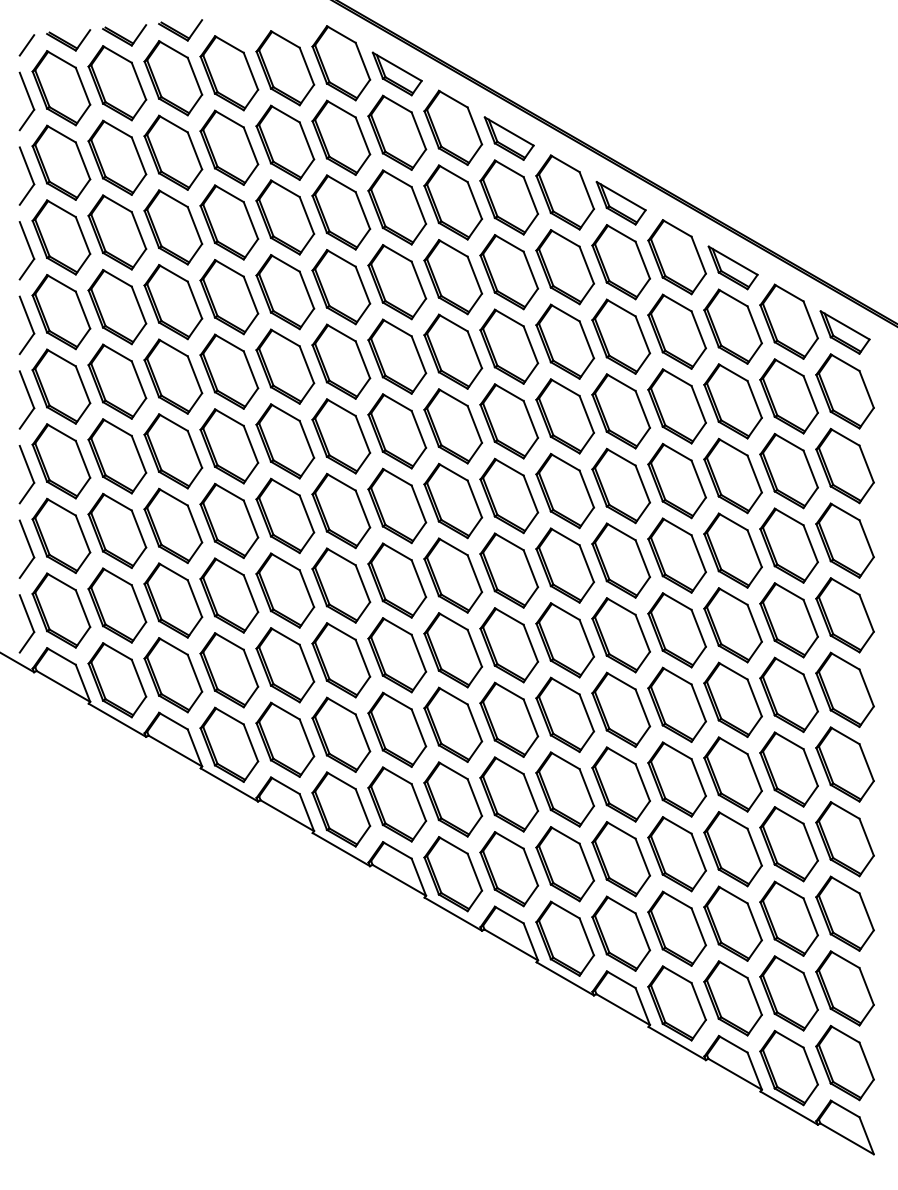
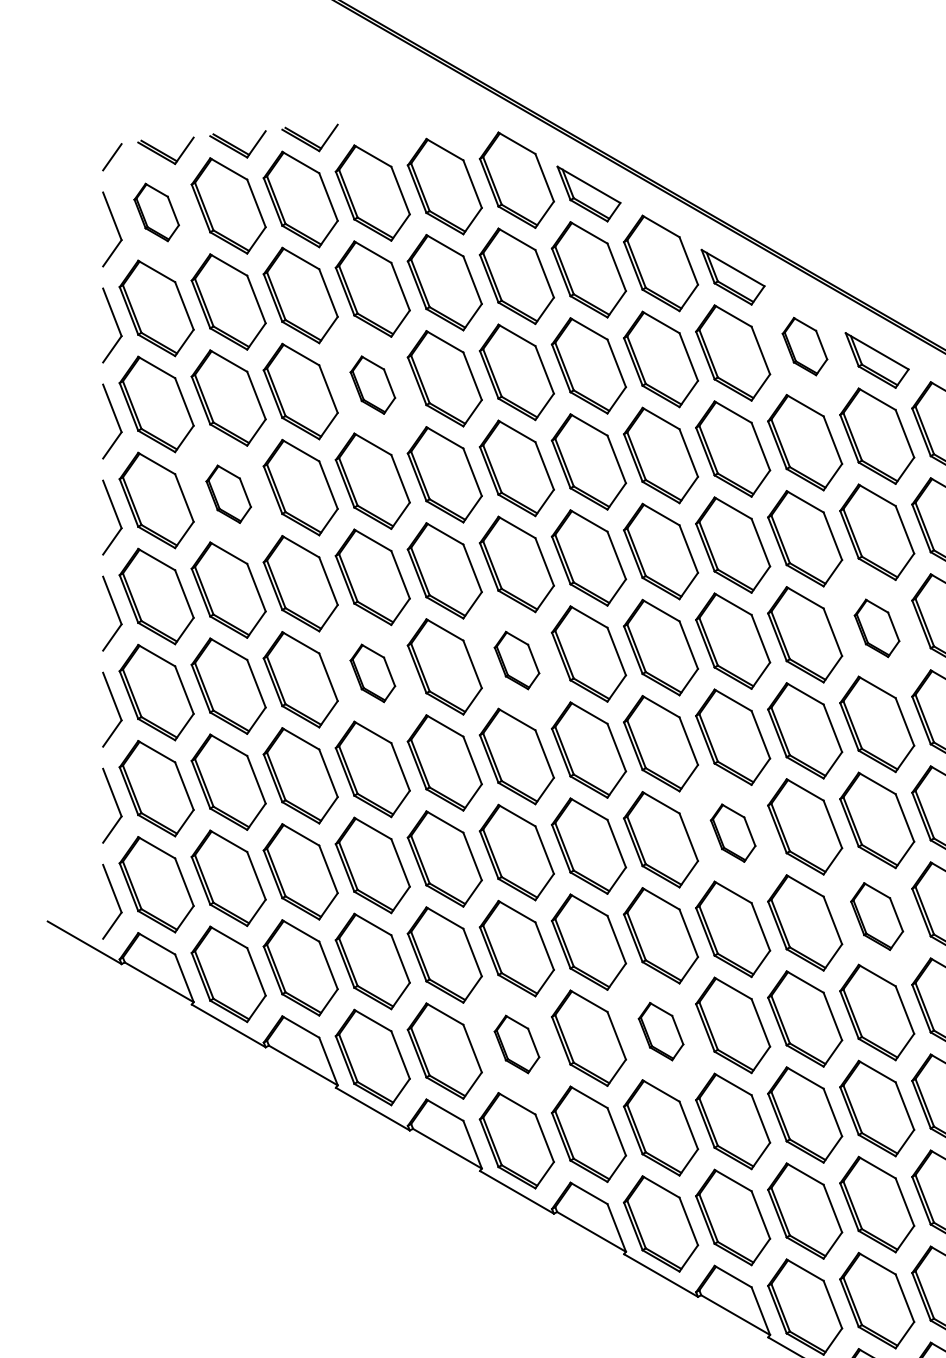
part: (61, 88) -> (156, 212), size x0.6
part: (564, 192) -> (804, 346), size x0.6
part: (229, 222) -> (373, 385), size x0.6
part: (117, 307) -> (228, 494), size x0.6
part: (620, 411) -> (876, 628), size x0.6
part: (341, 436) -> (517, 660), size x0.6
part: (229, 446) -> (373, 673), size x0.6
part: (509, 570) -> (733, 833), size x0.6
part: (620, 635) -> (876, 916), size x0.7
part: (453, 724) -> (661, 1031), size x0.6
part: (341, 734) -> (517, 1044), size x0.6

